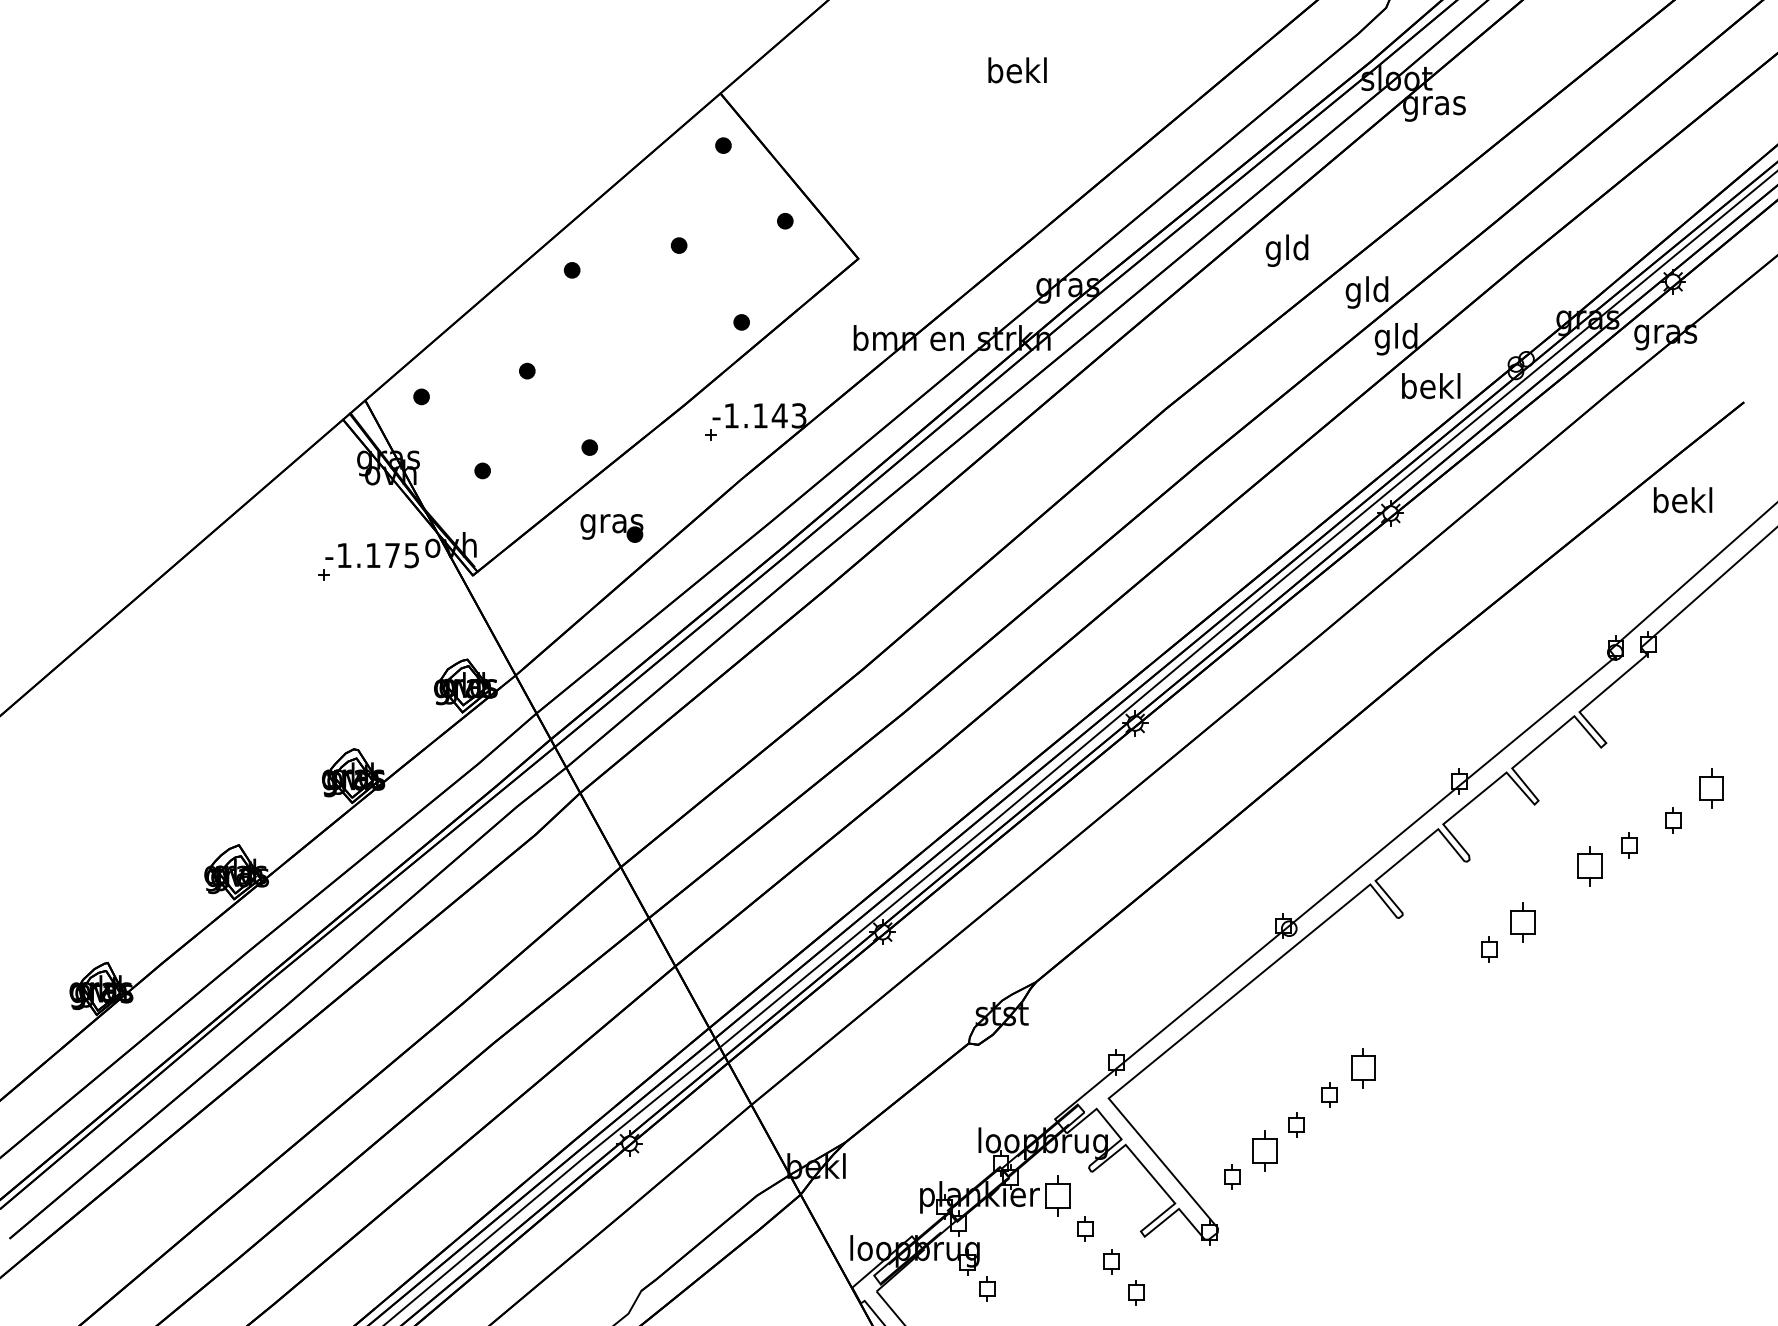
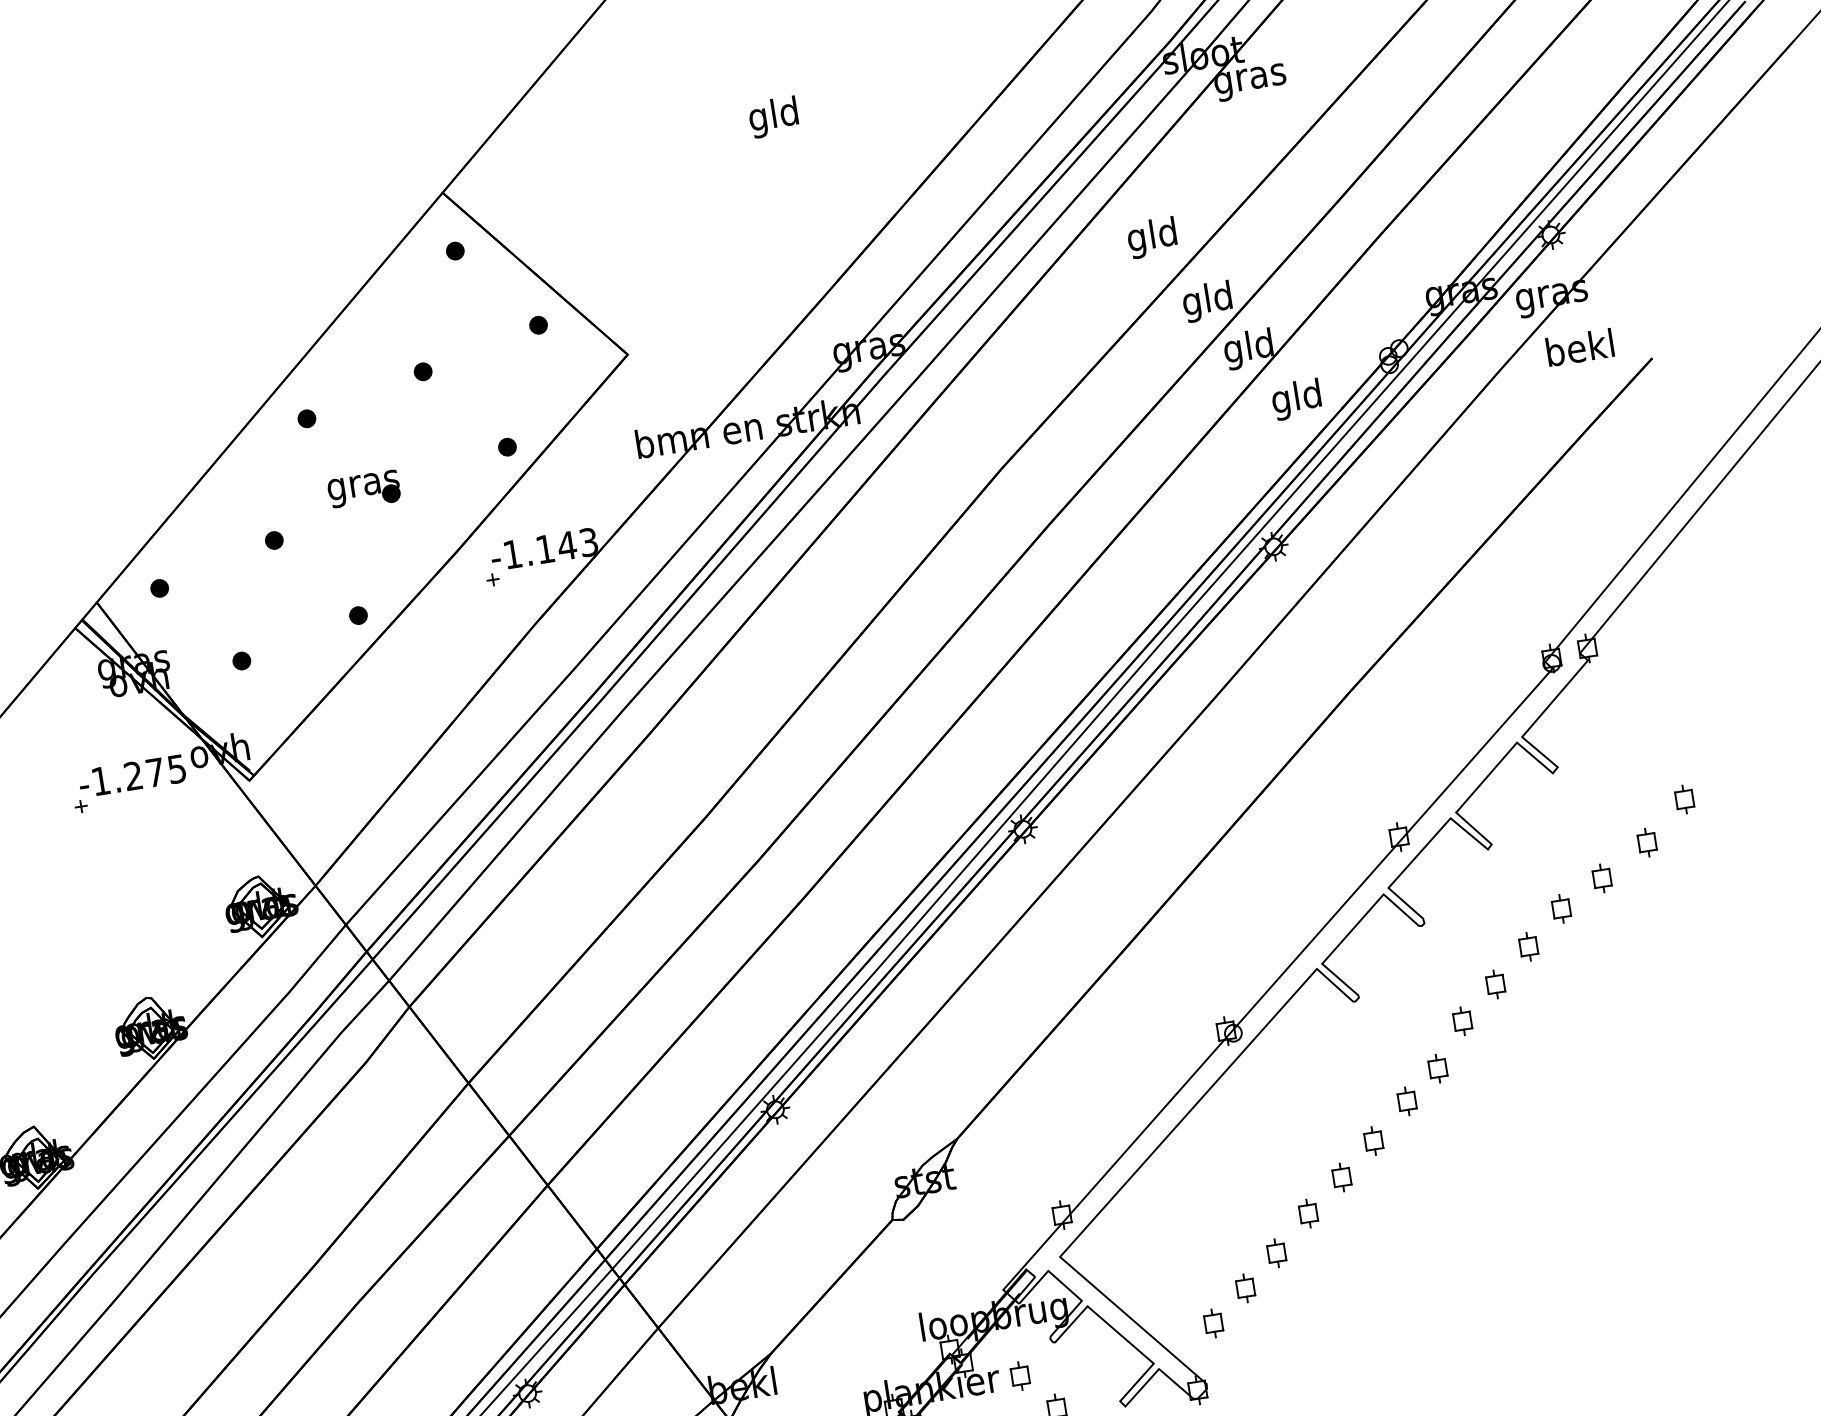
text: (1017, 73) -> (774, 117), bekl -> gld
text: (1286, 250) -> (1151, 237), moved
text: (1431, 389) -> (1297, 399), bekl -> gld
text: (1683, 500) -> (1580, 347), moved
part: (611, 528) -> (363, 490), moved
text: (373, 554) -> (133, 774), -1.175 -> -1.275
part: (1711, 788) -> (1684, 799), size x0.62
part: (1589, 865) -> (1560, 908), size x0.62
part: (1556, 894) -> (1528, 946), added
part: (1522, 922) -> (1495, 984), size x0.62
part: (1461, 987) -> (1438, 1068), added
part: (1430, 1011) -> (1407, 1101), added
part: (1395, 1040) -> (1373, 1140), added
part: (1363, 1068) -> (1342, 1177), size x0.62
part: (1264, 1150) -> (1245, 1287), size x0.62
part: (1057, 1195) -> (1019, 1375), size x0.62

